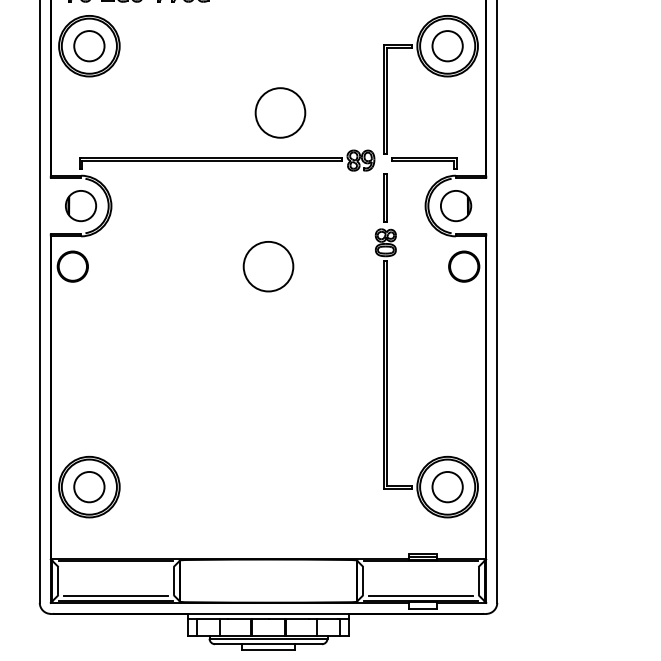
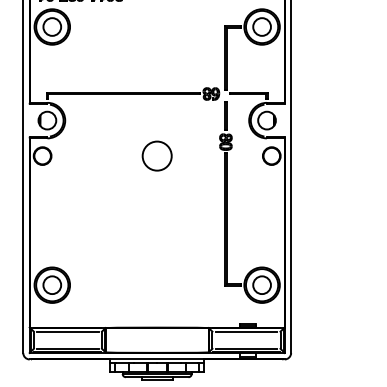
circle: (279, 111) -> (163, 65), removed
line: (115, 566) -> (67, 331), added
line: (421, 566) -> (246, 331), added

